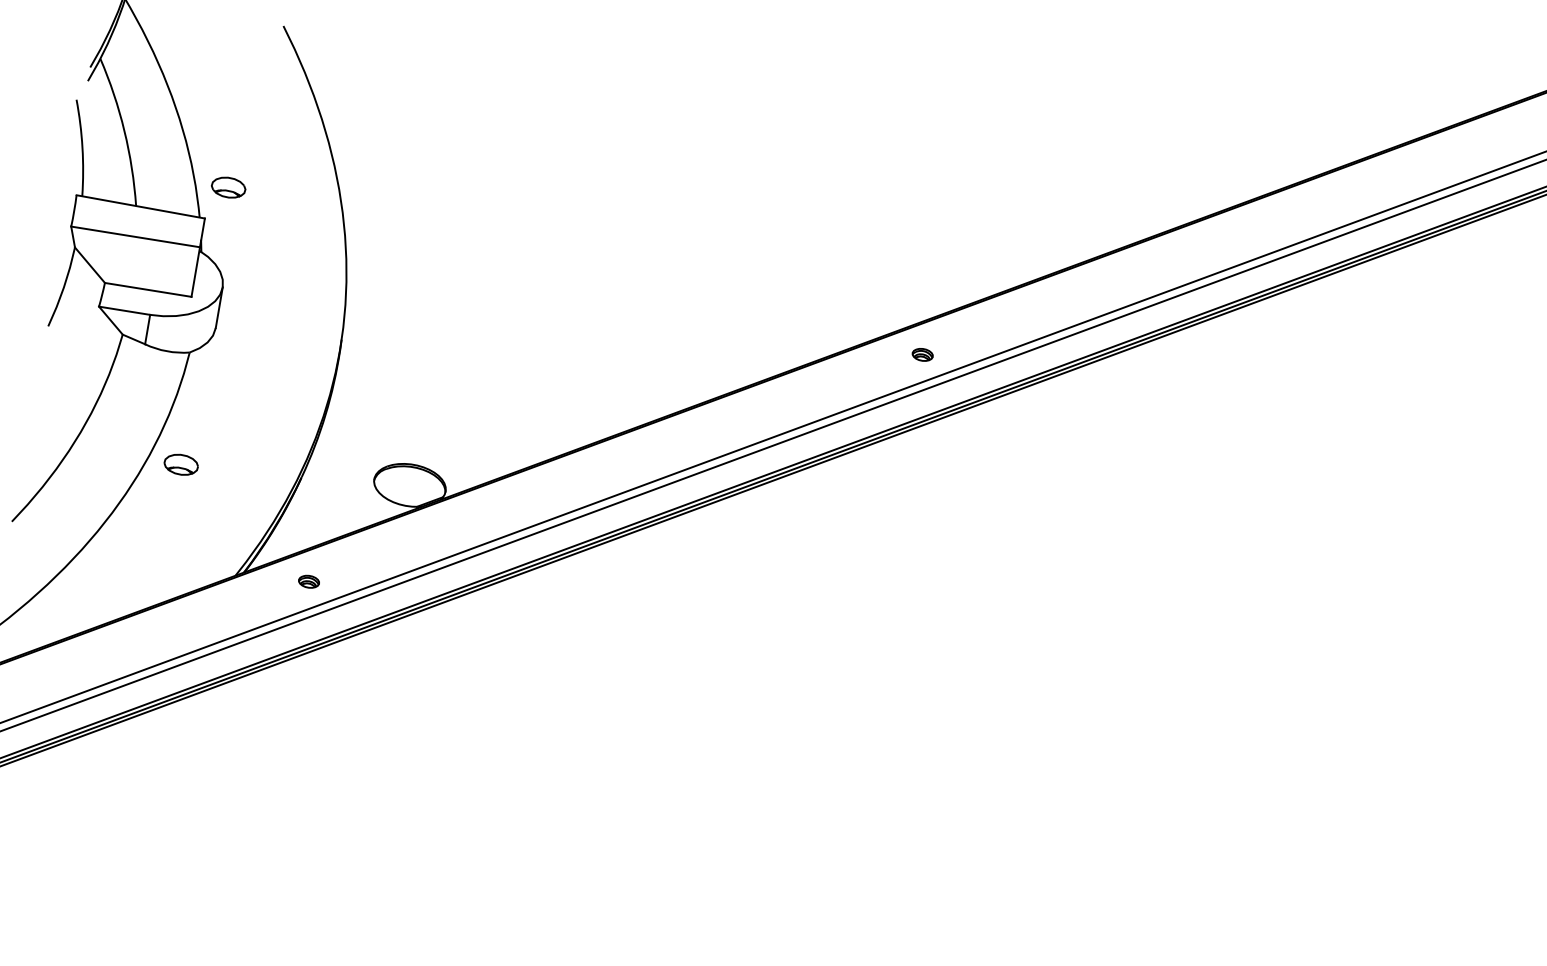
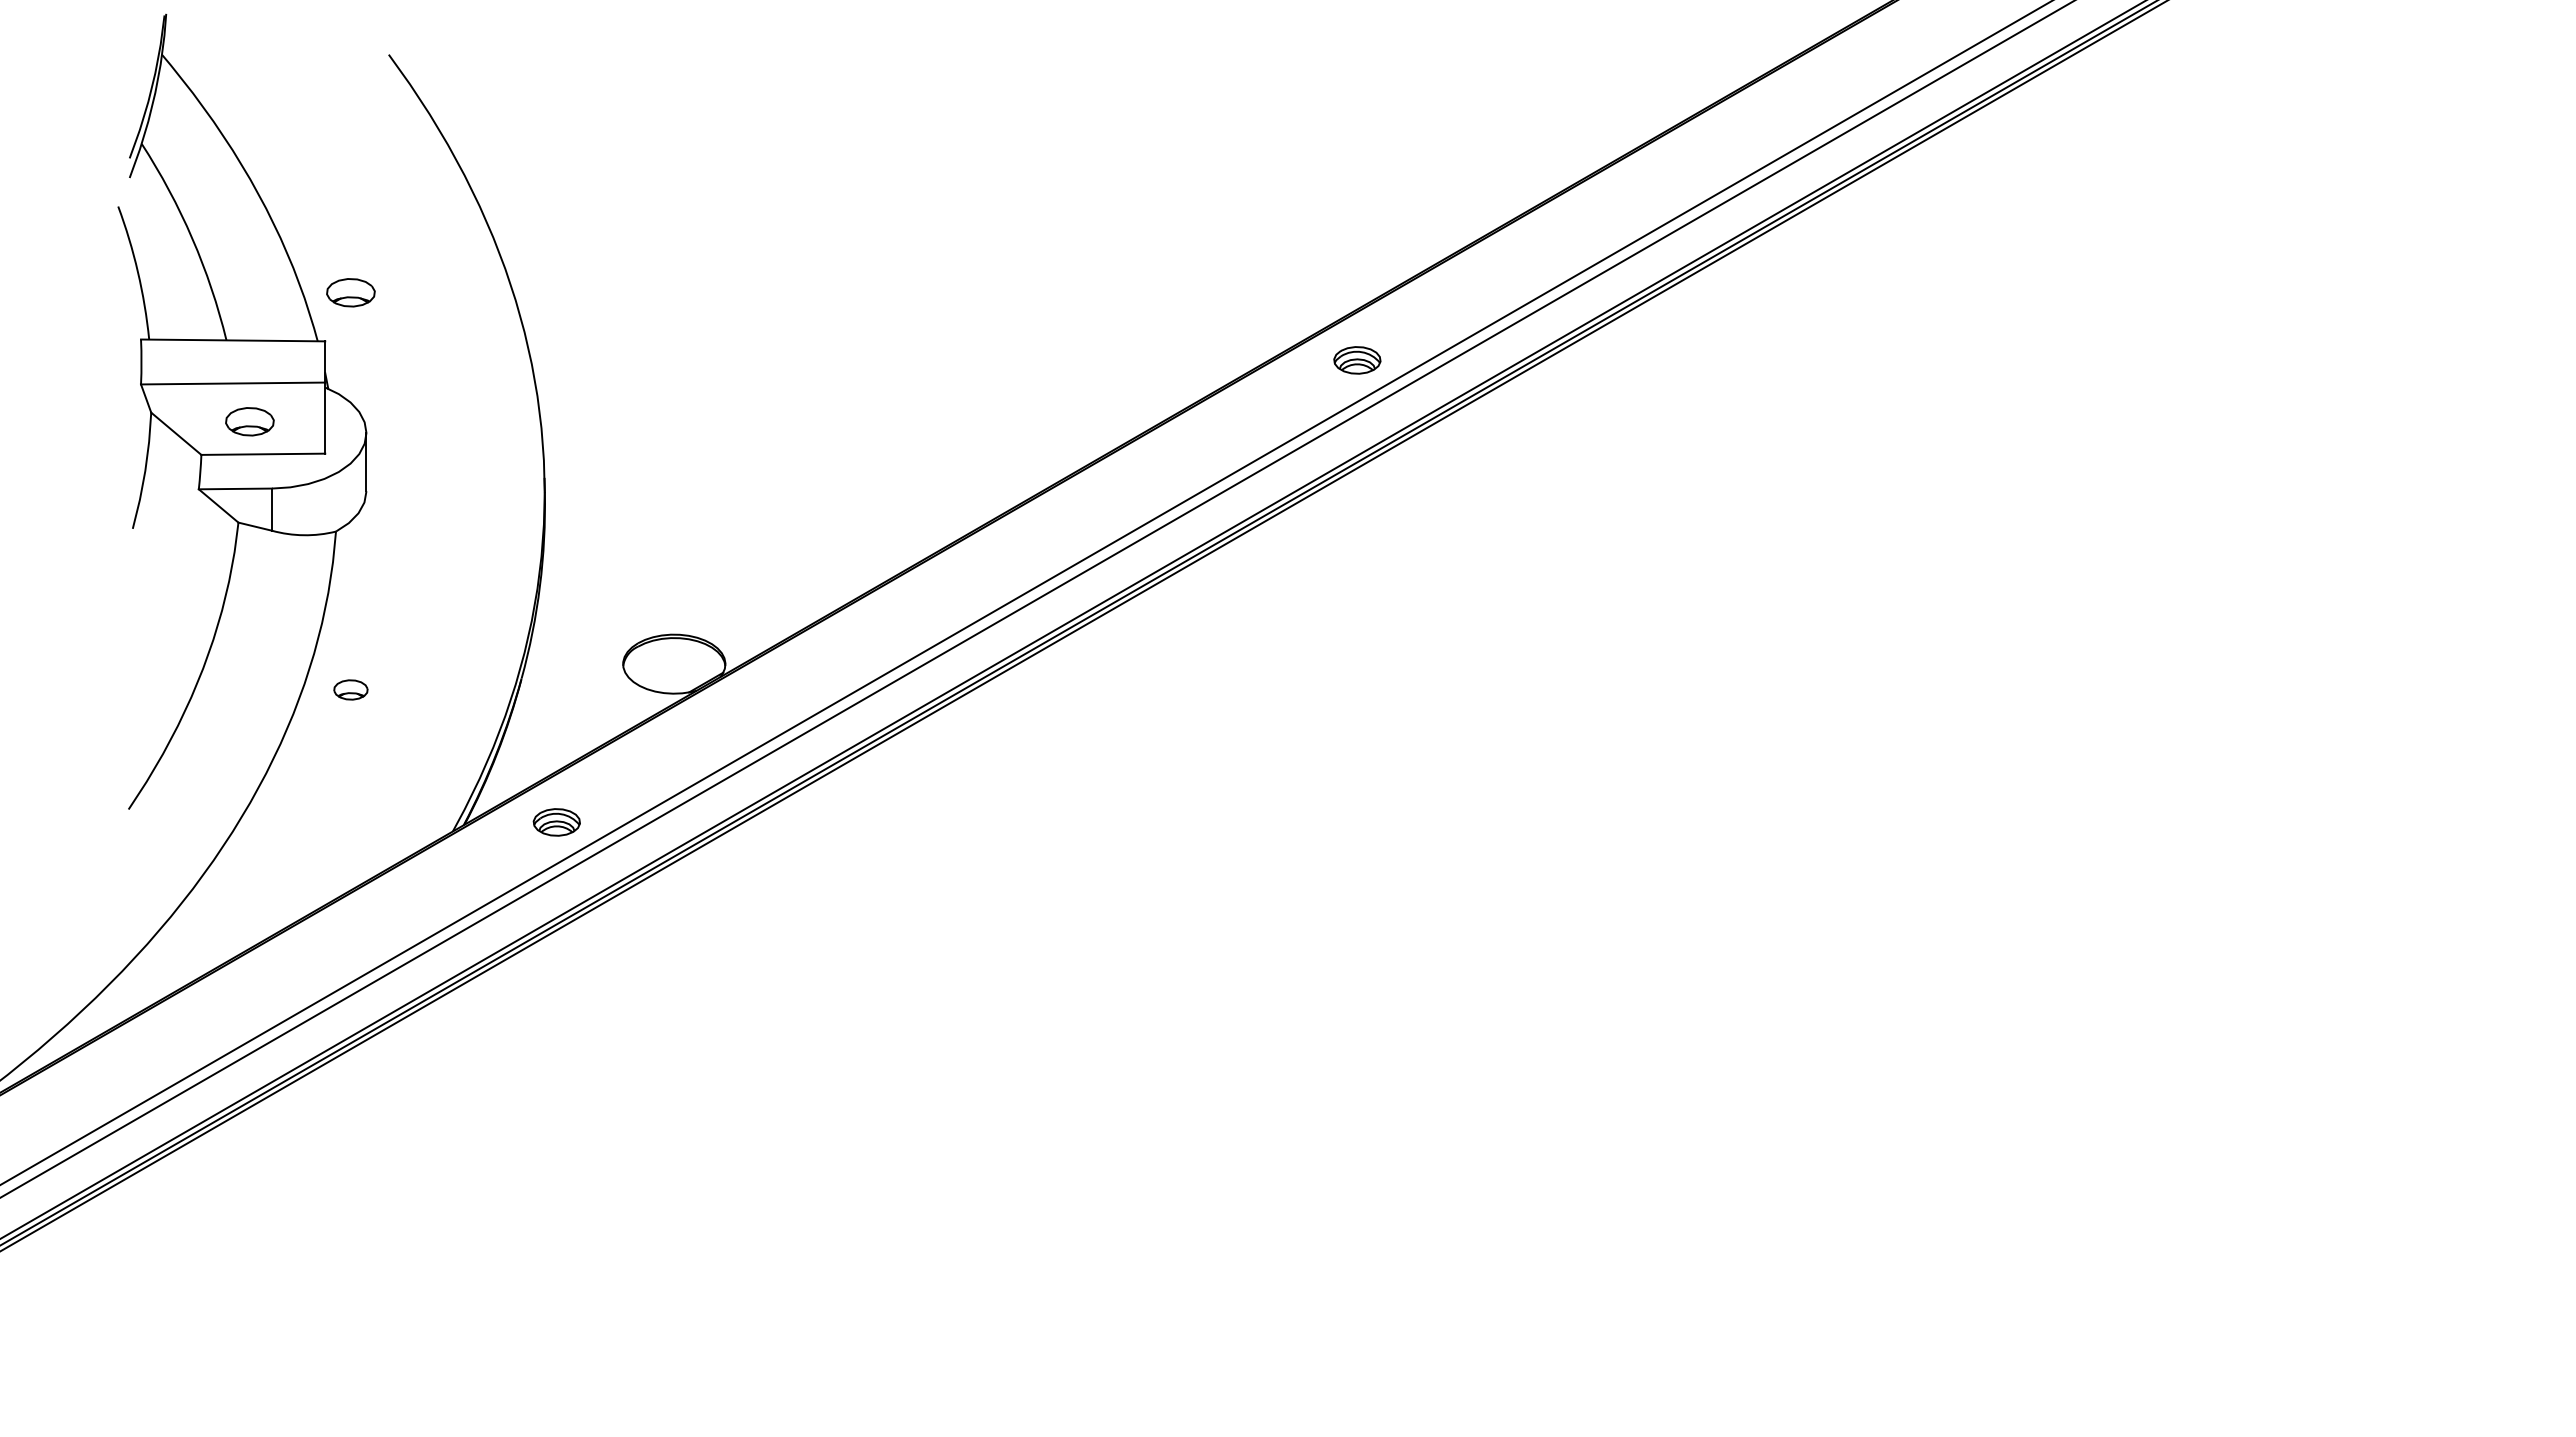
part: (142, 265) -> (249, 421), added
part: (922, 354) -> (1356, 360), size x1.6
part: (181, 464) -> (350, 689), size x0.7
part: (308, 581) -> (556, 822), size x1.6

